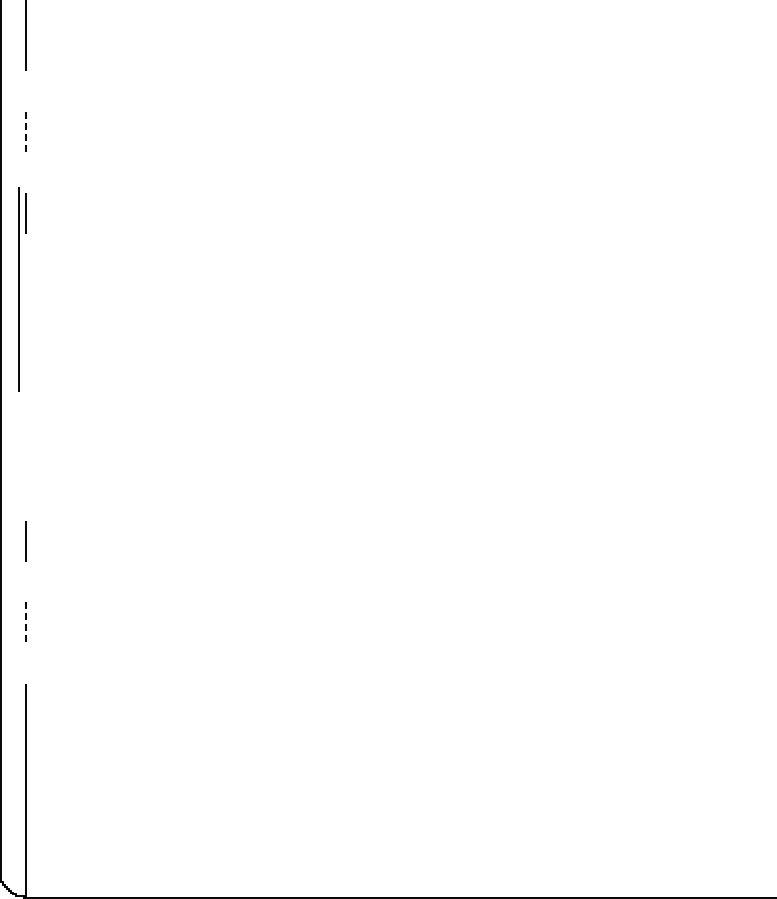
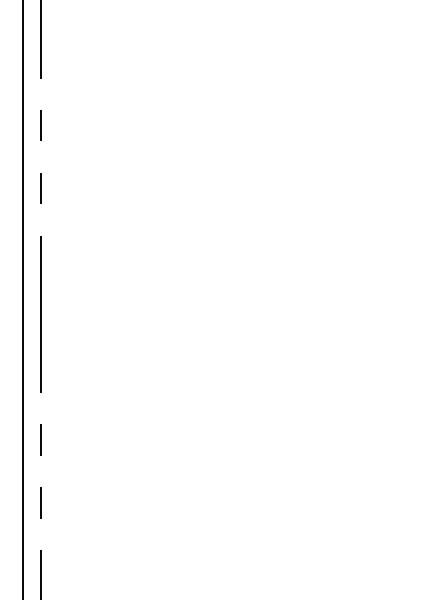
line: (25, 132) -> (40, 126), dashed -> solid
line: (18, 289) -> (40, 314), moved
line: (25, 623) -> (40, 503), dashed -> solid

